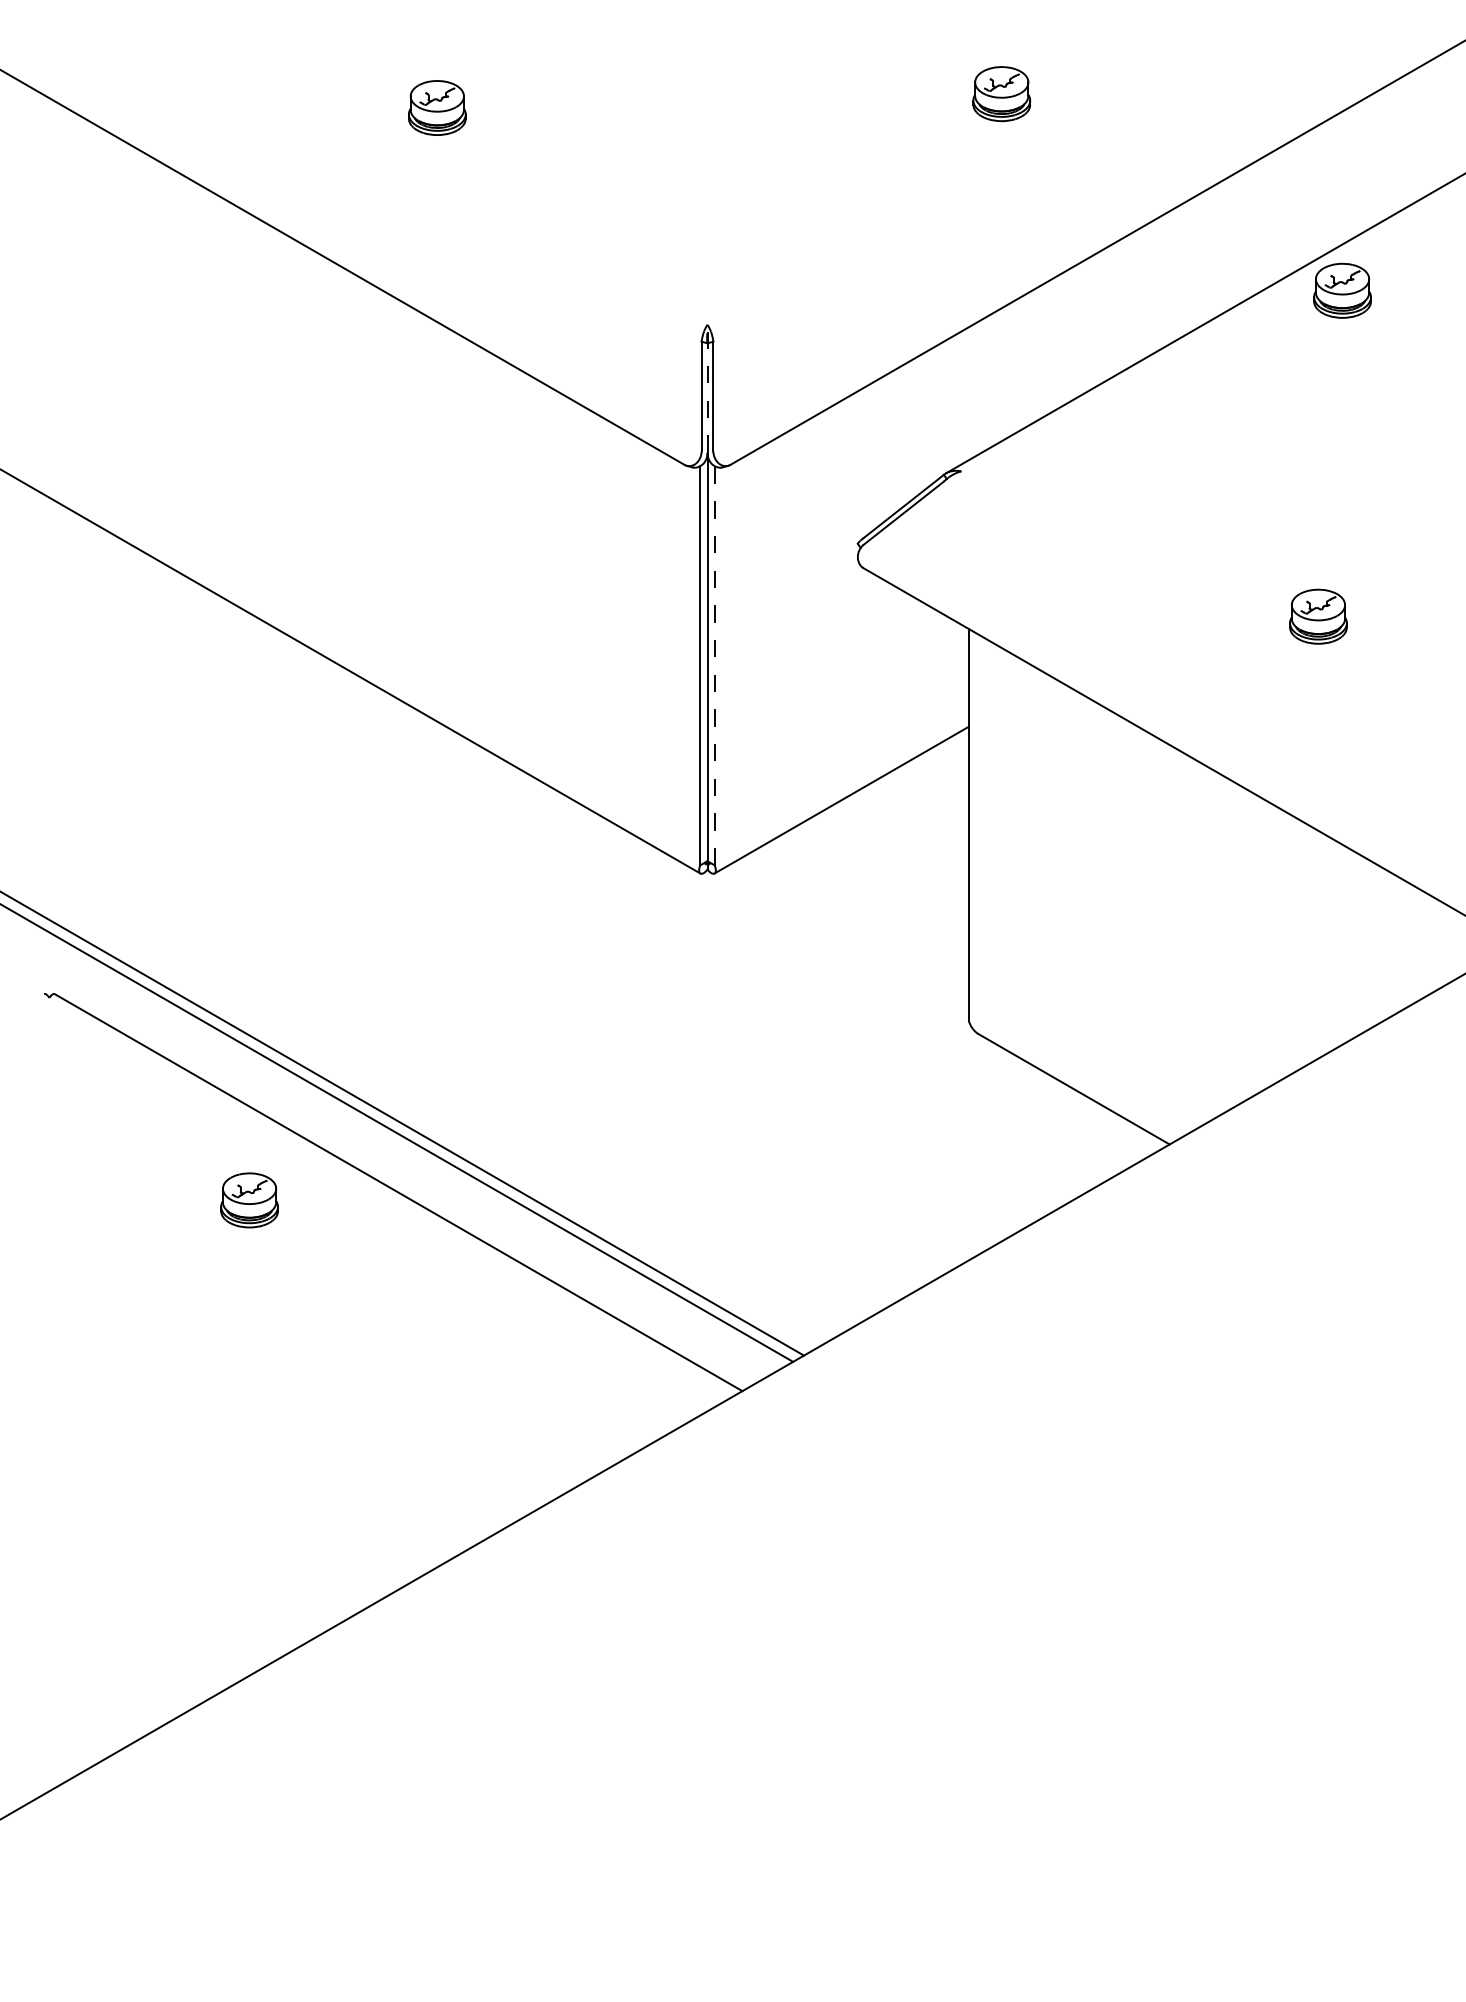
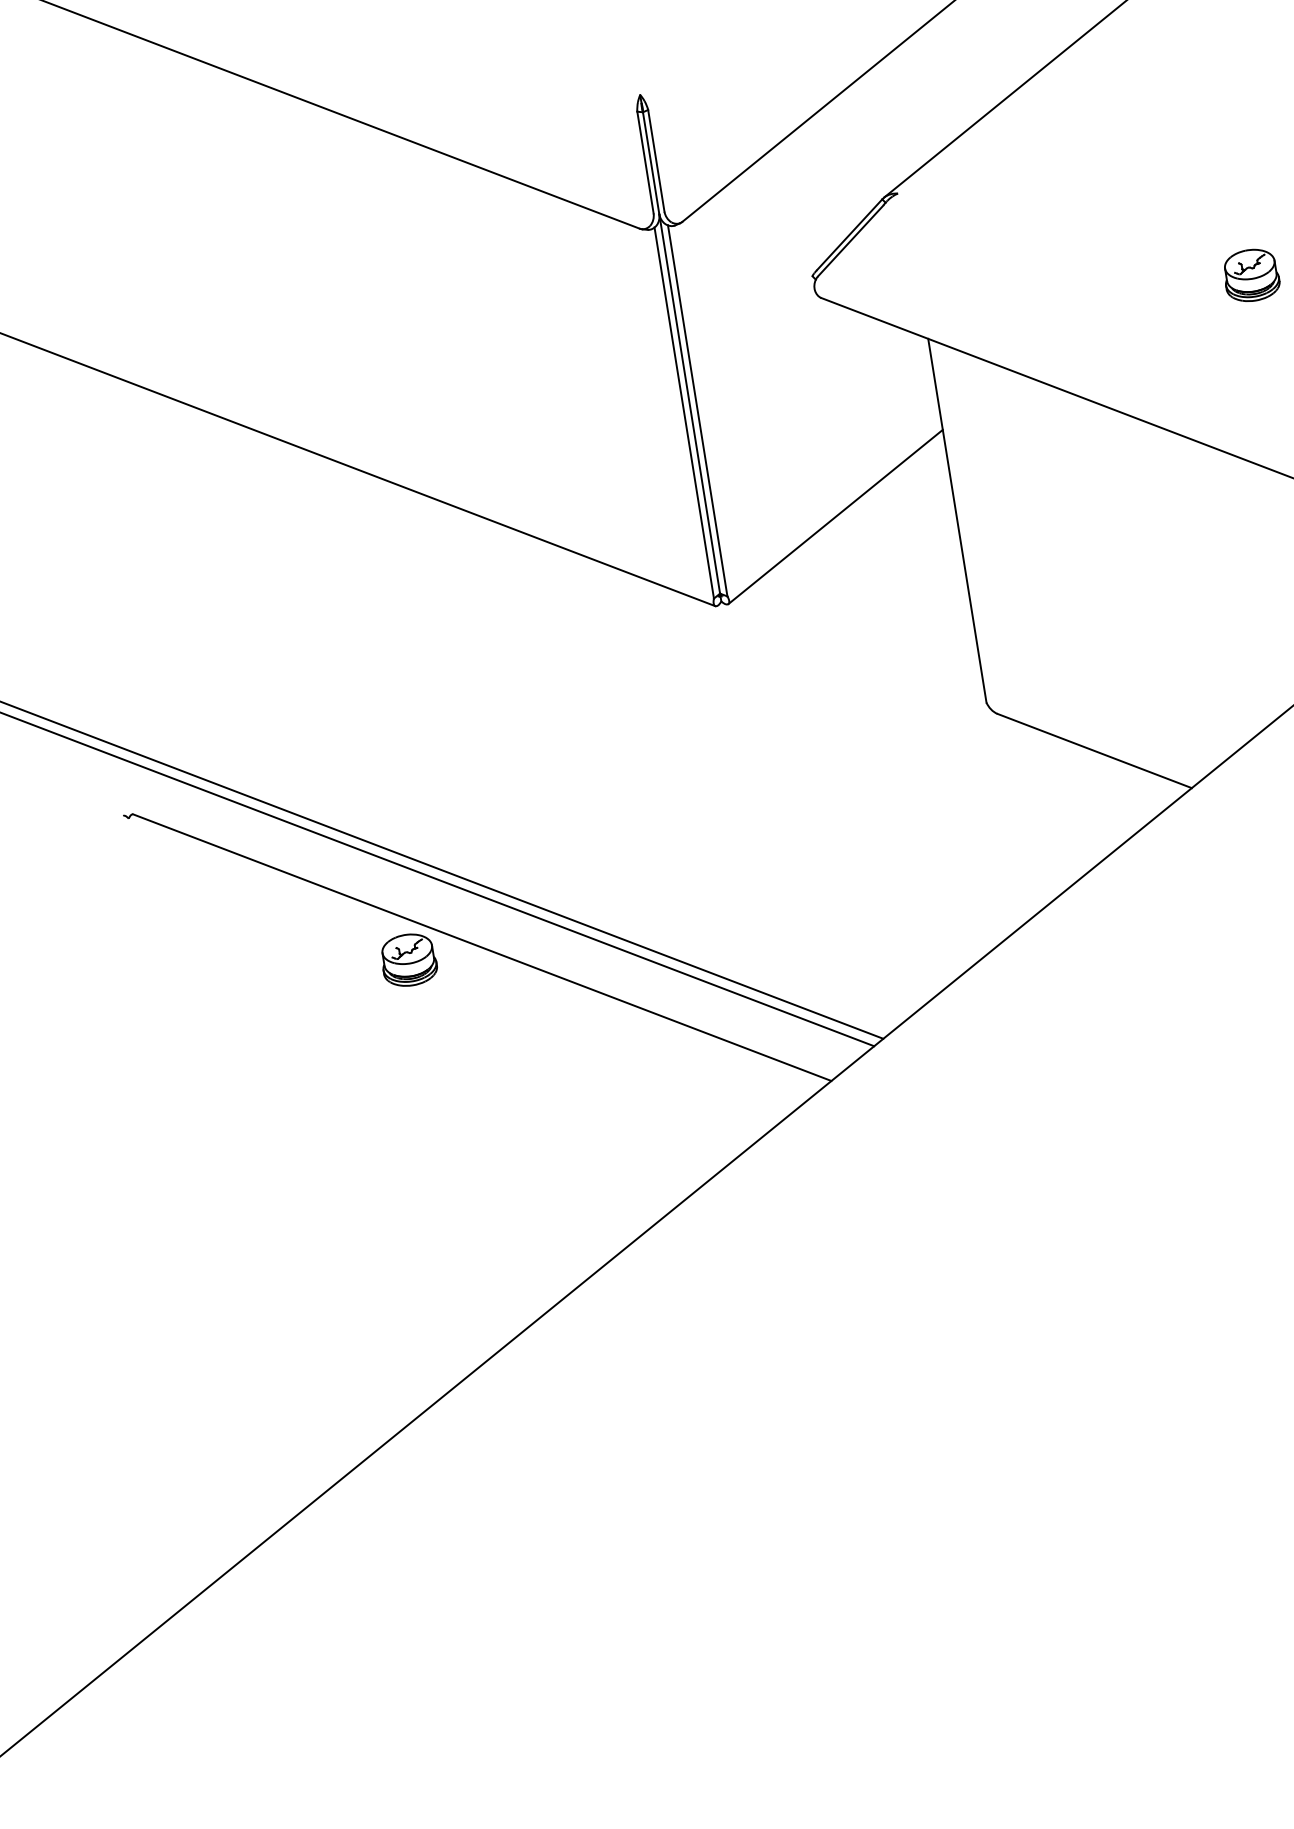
line: (707, 388) -> (649, 154), dashed -> solid
line: (714, 665) -> (697, 410), dashed -> solid
part: (249, 1200) -> (408, 960), moved

